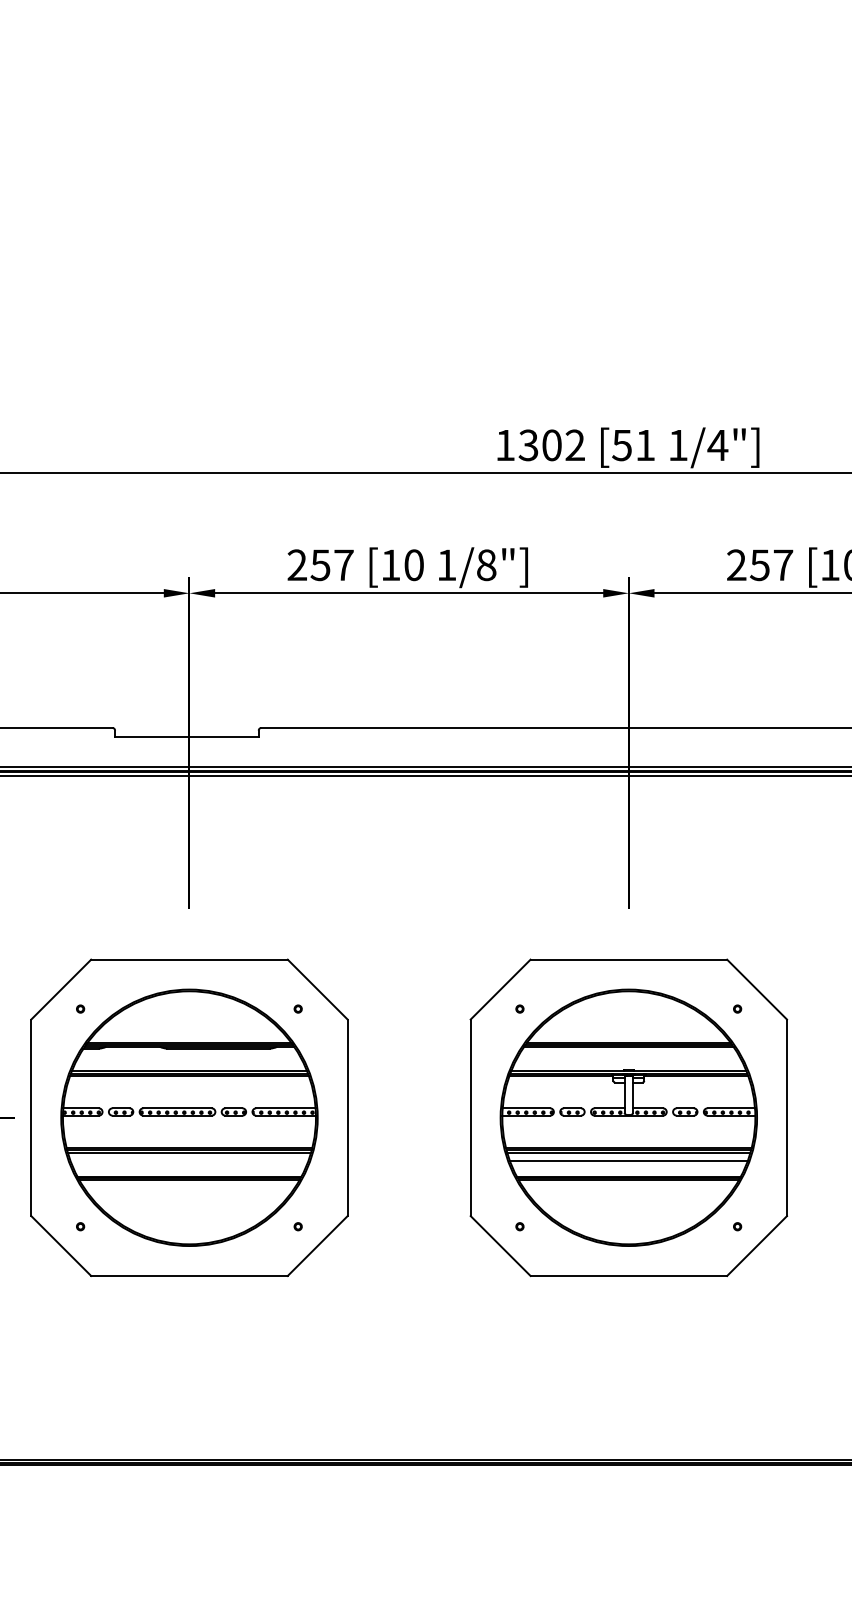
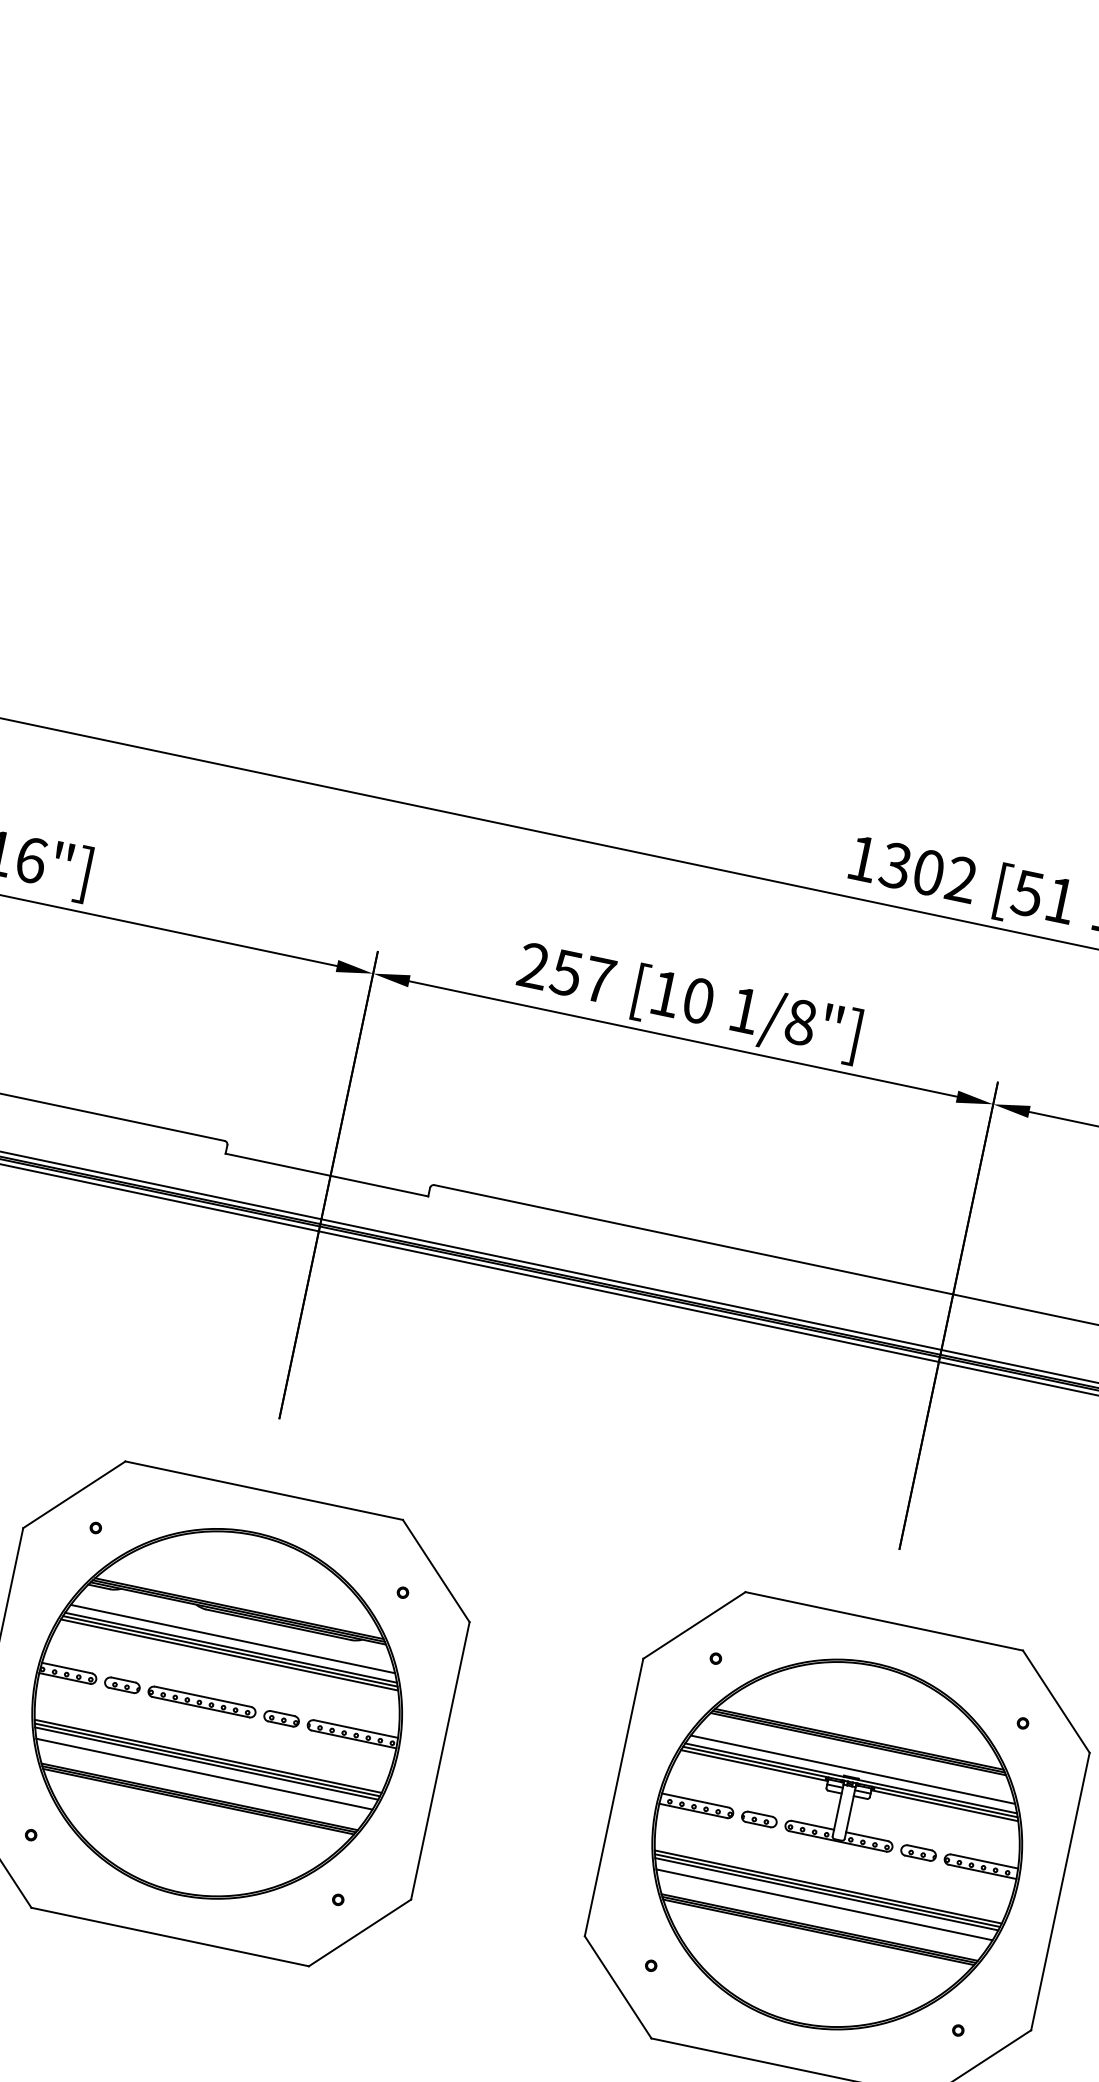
line: (189, 1064) -> (233, 1638), added
line: (628, 1064) -> (852, 1769), added
line: (189, 1160) -> (204, 1774), added

